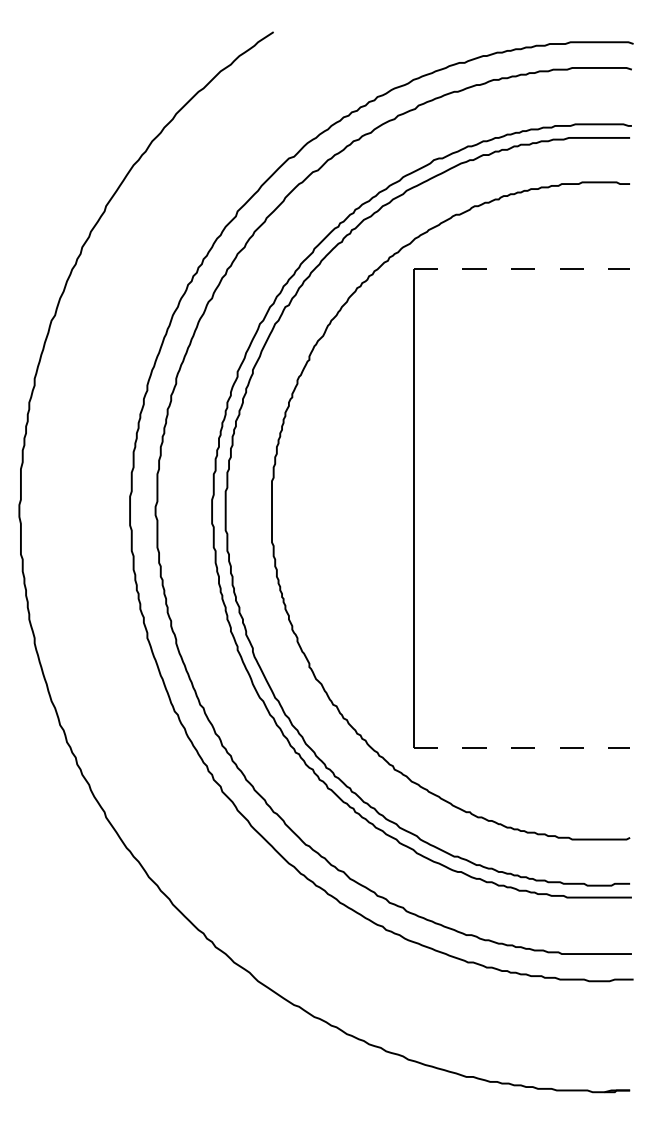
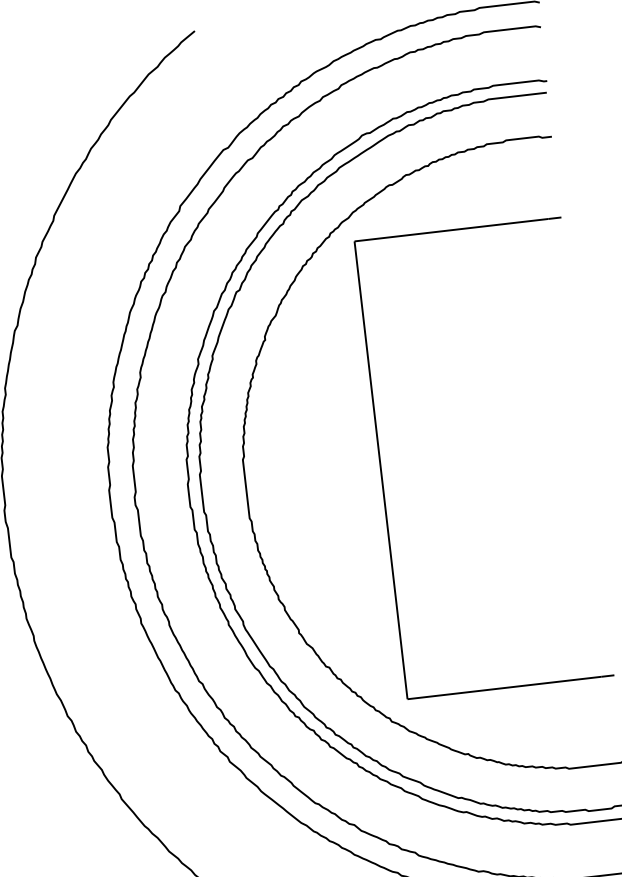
line: (515, 268) -> (451, 229), dashed -> solid
line: (515, 748) -> (504, 688), dashed -> solid

